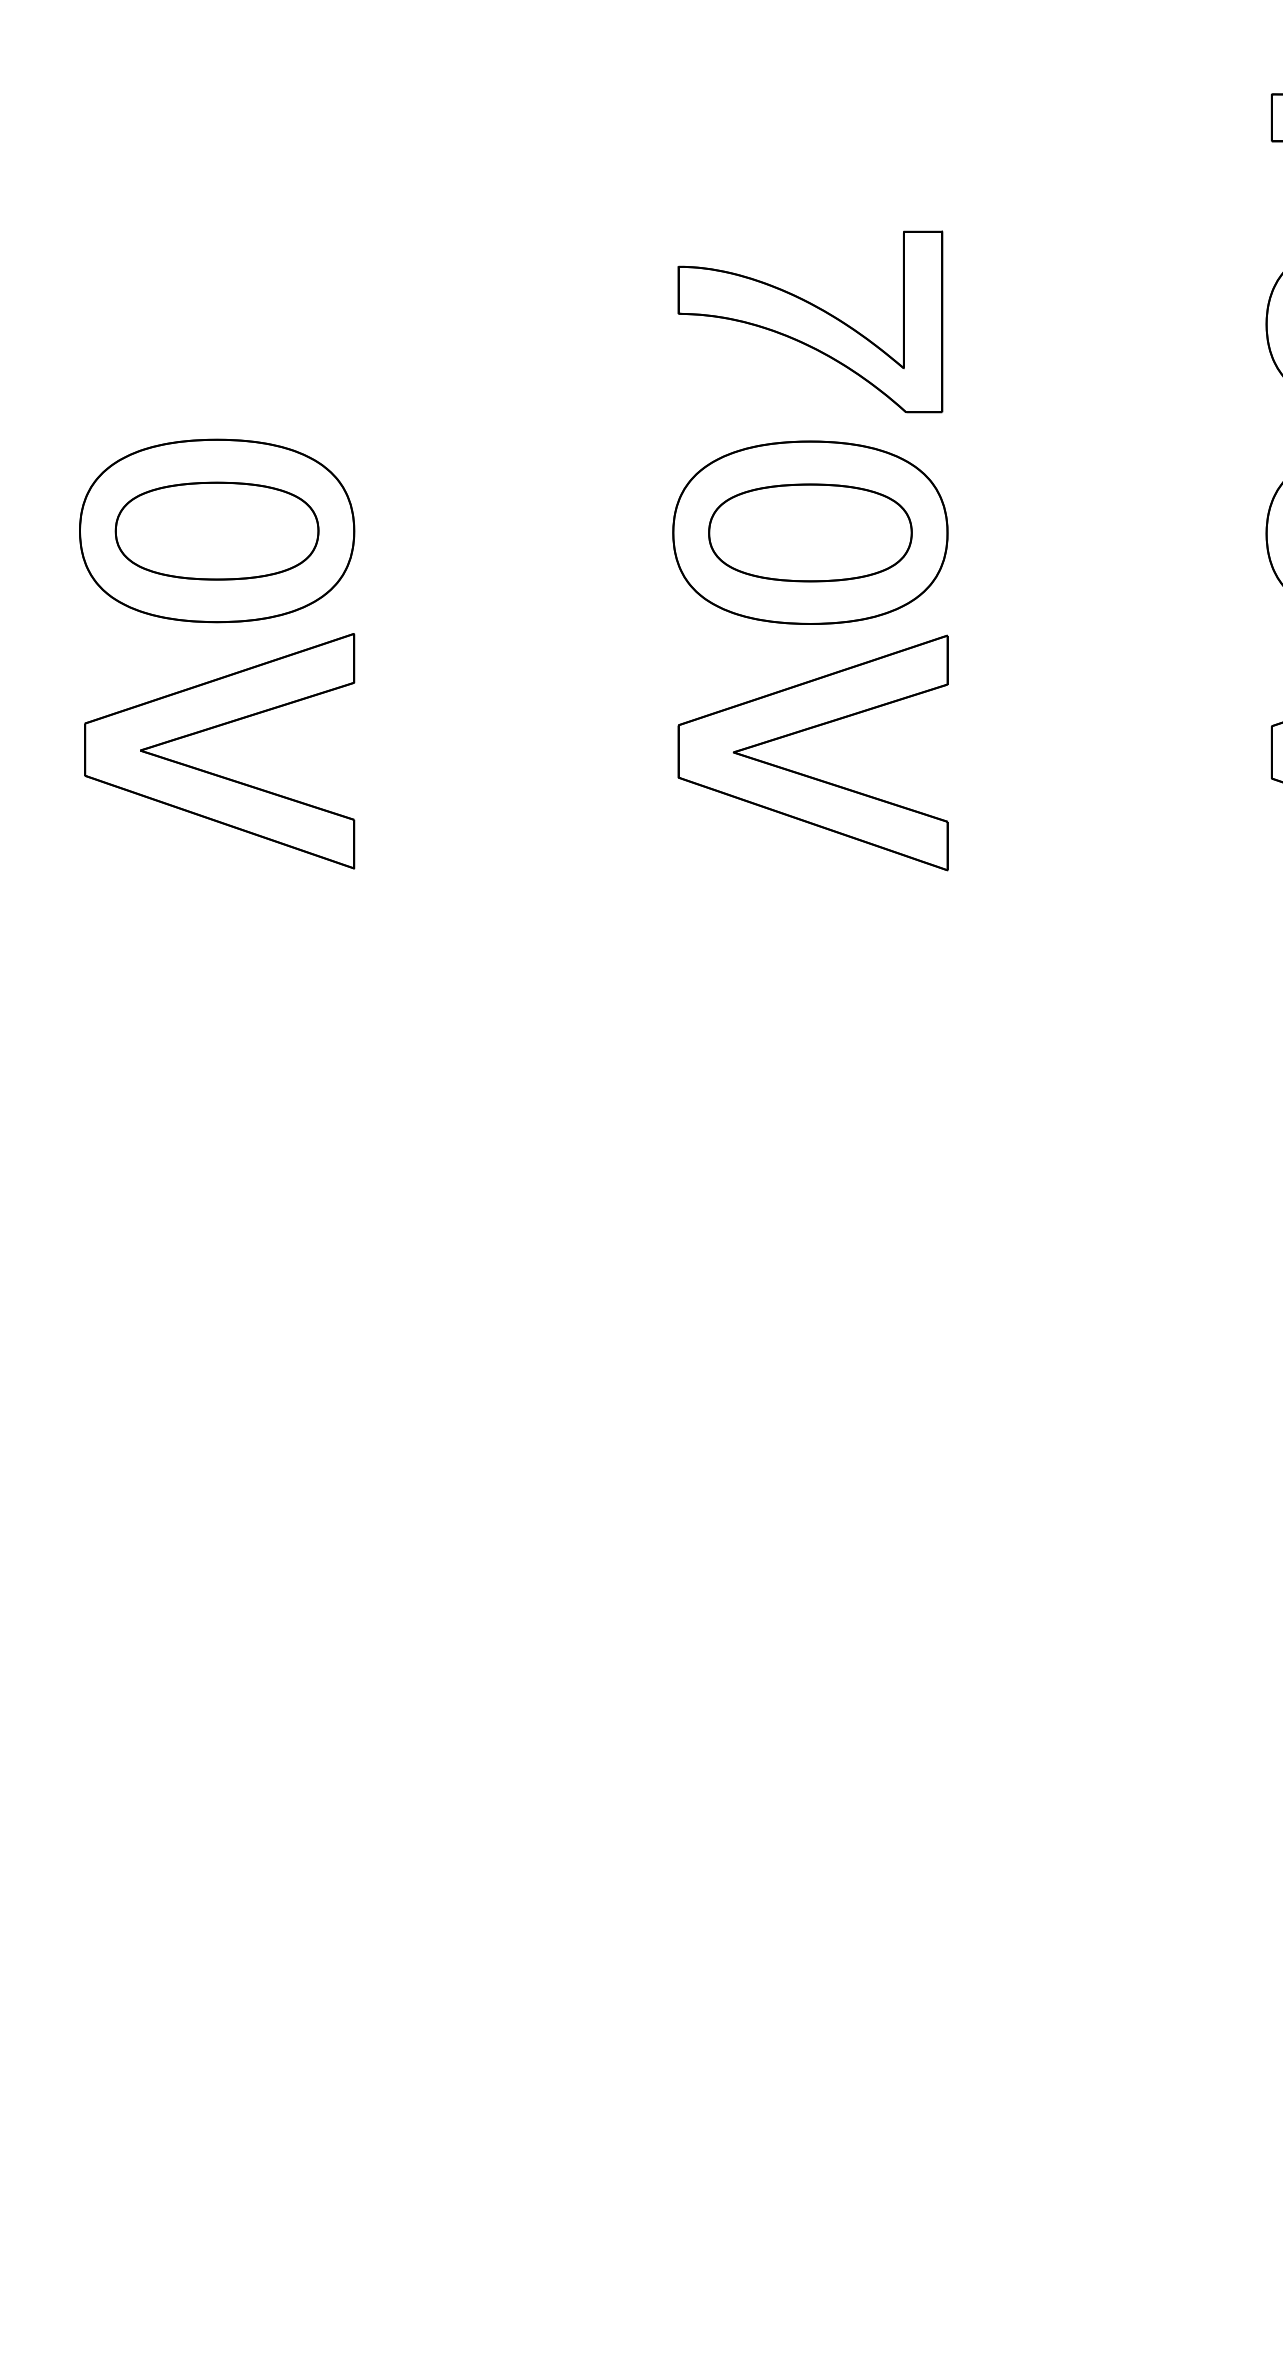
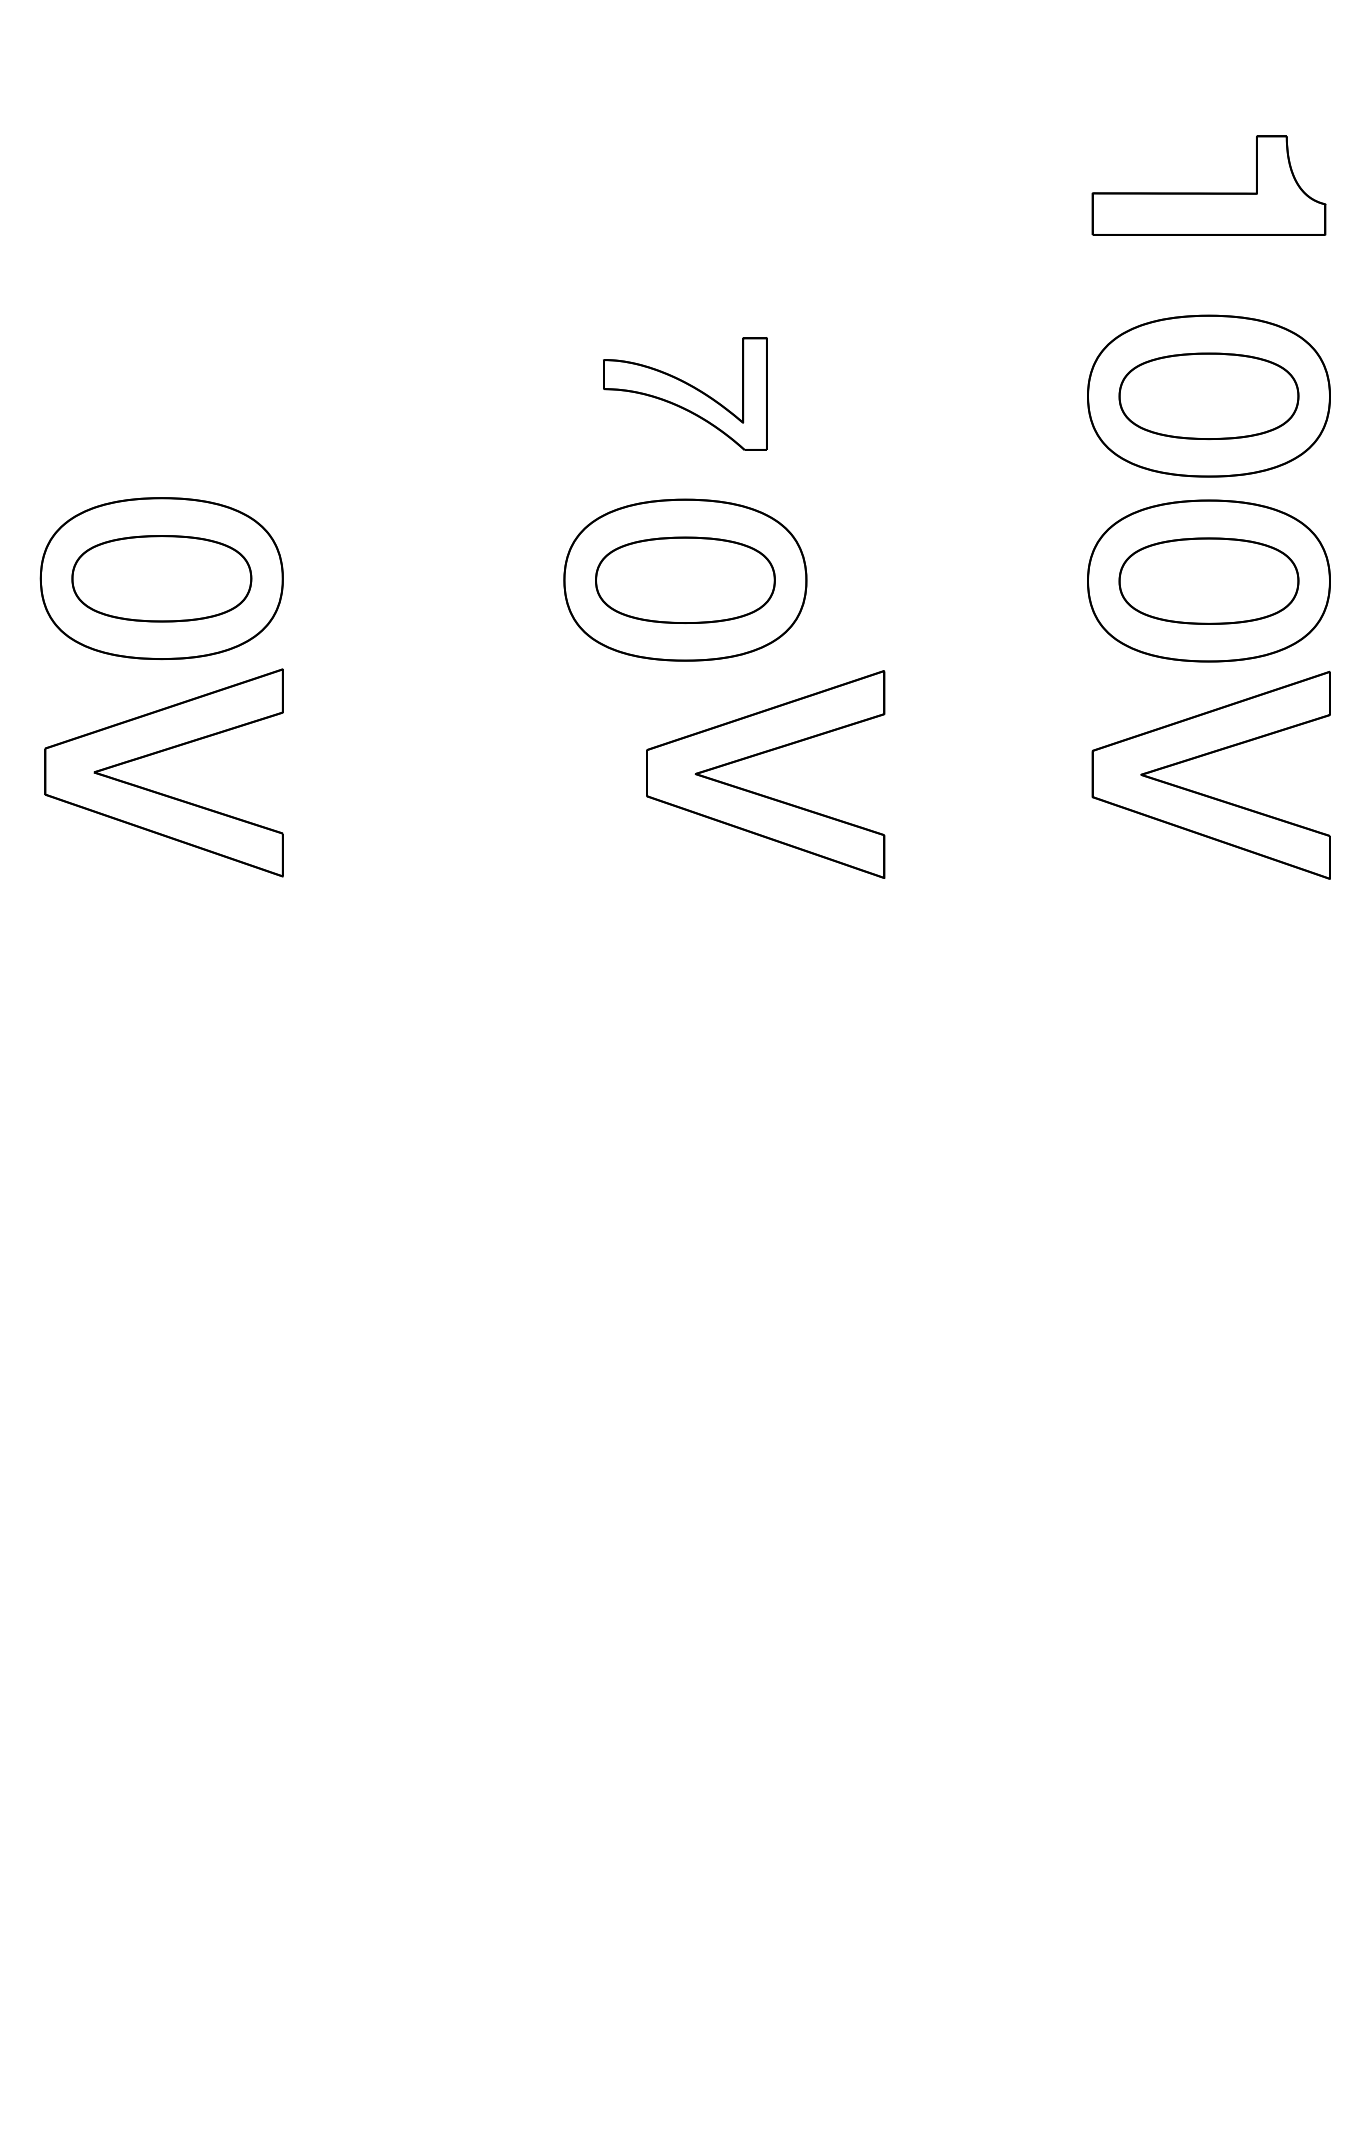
part: (810, 321) -> (685, 393), size x0.7
part: (805, 774) -> (759, 793), moved

